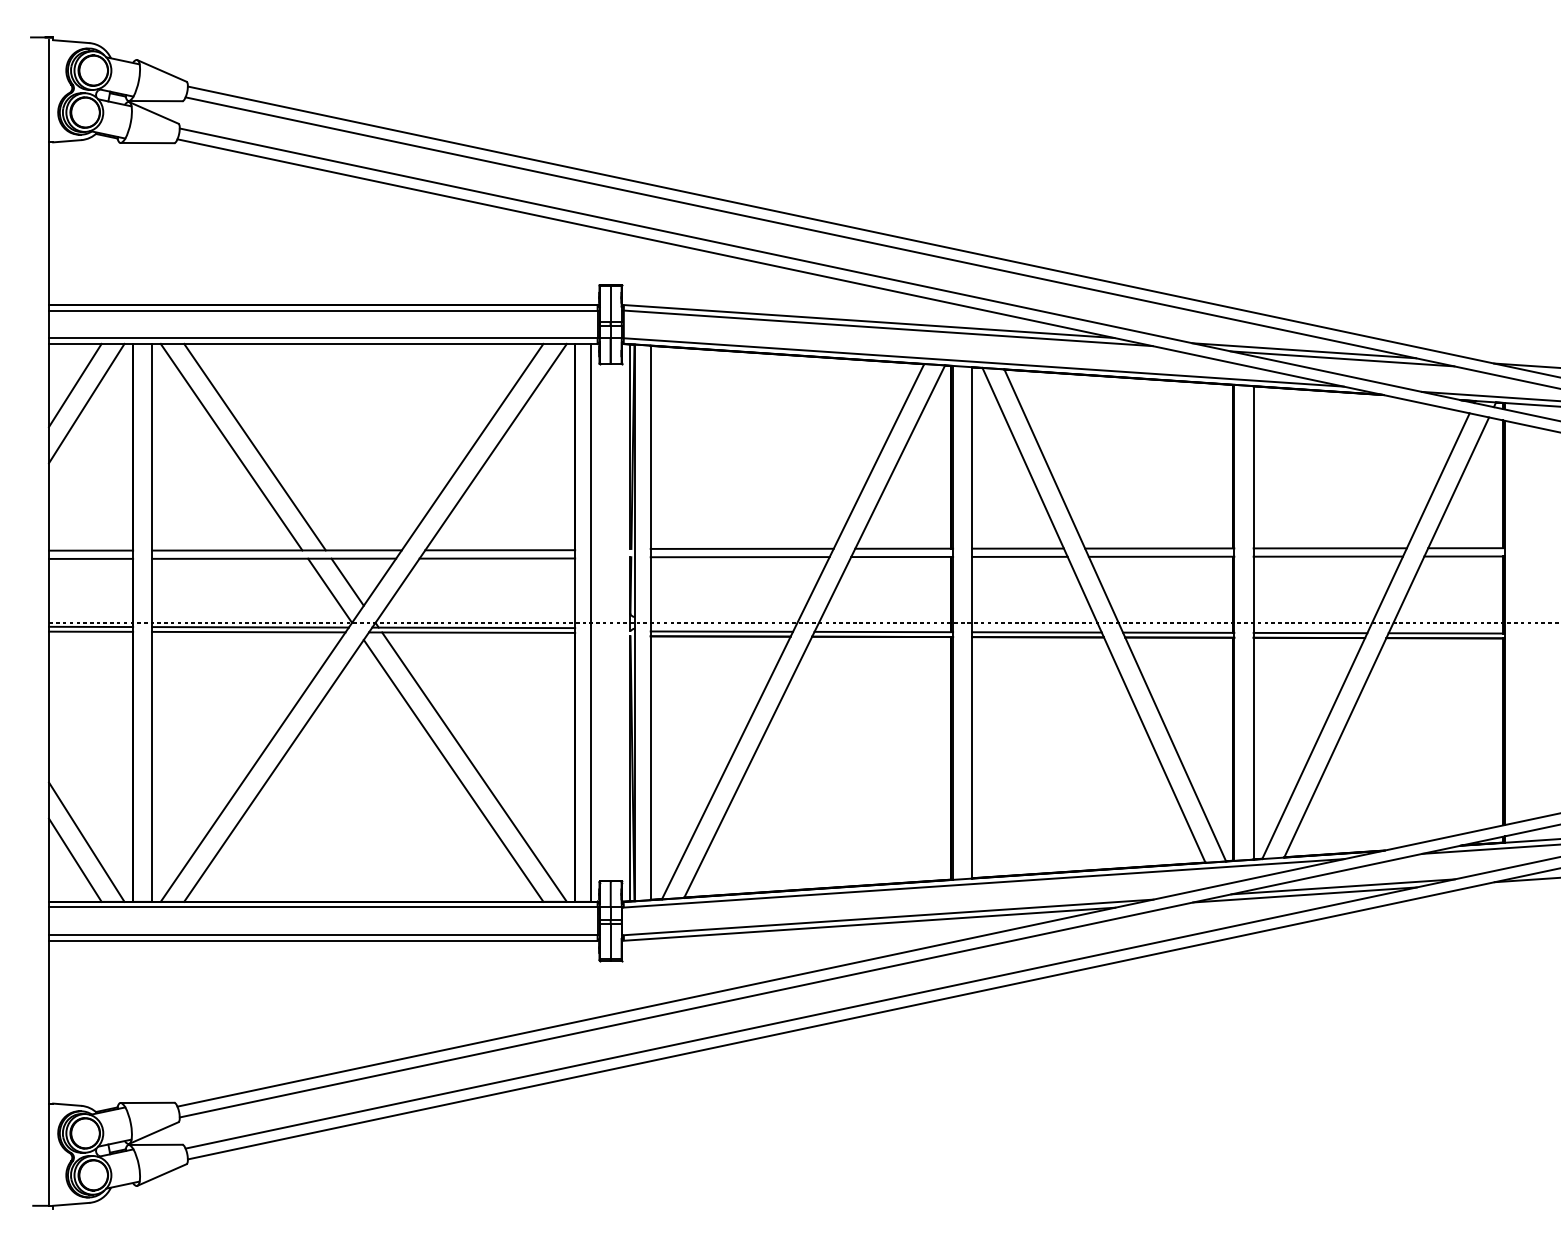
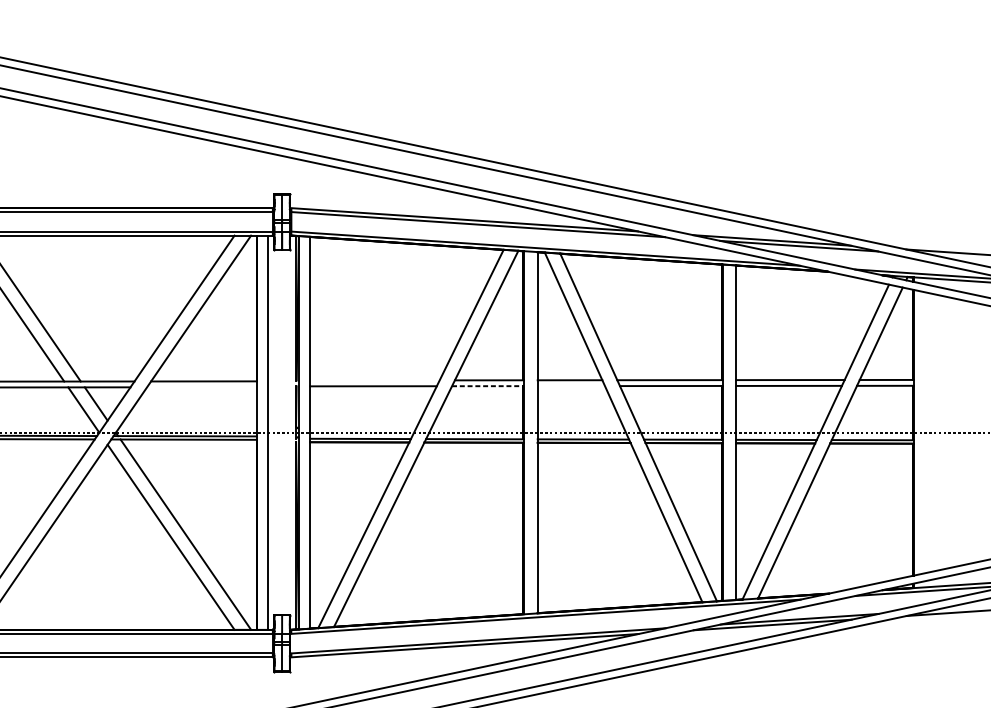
line: (741, 548) -> (374, 380), removed
line: (1019, 556) -> (570, 385), removed
line: (902, 557) -> (488, 386), solid -> dashed
line: (497, 558) -> (202, 387), removed

